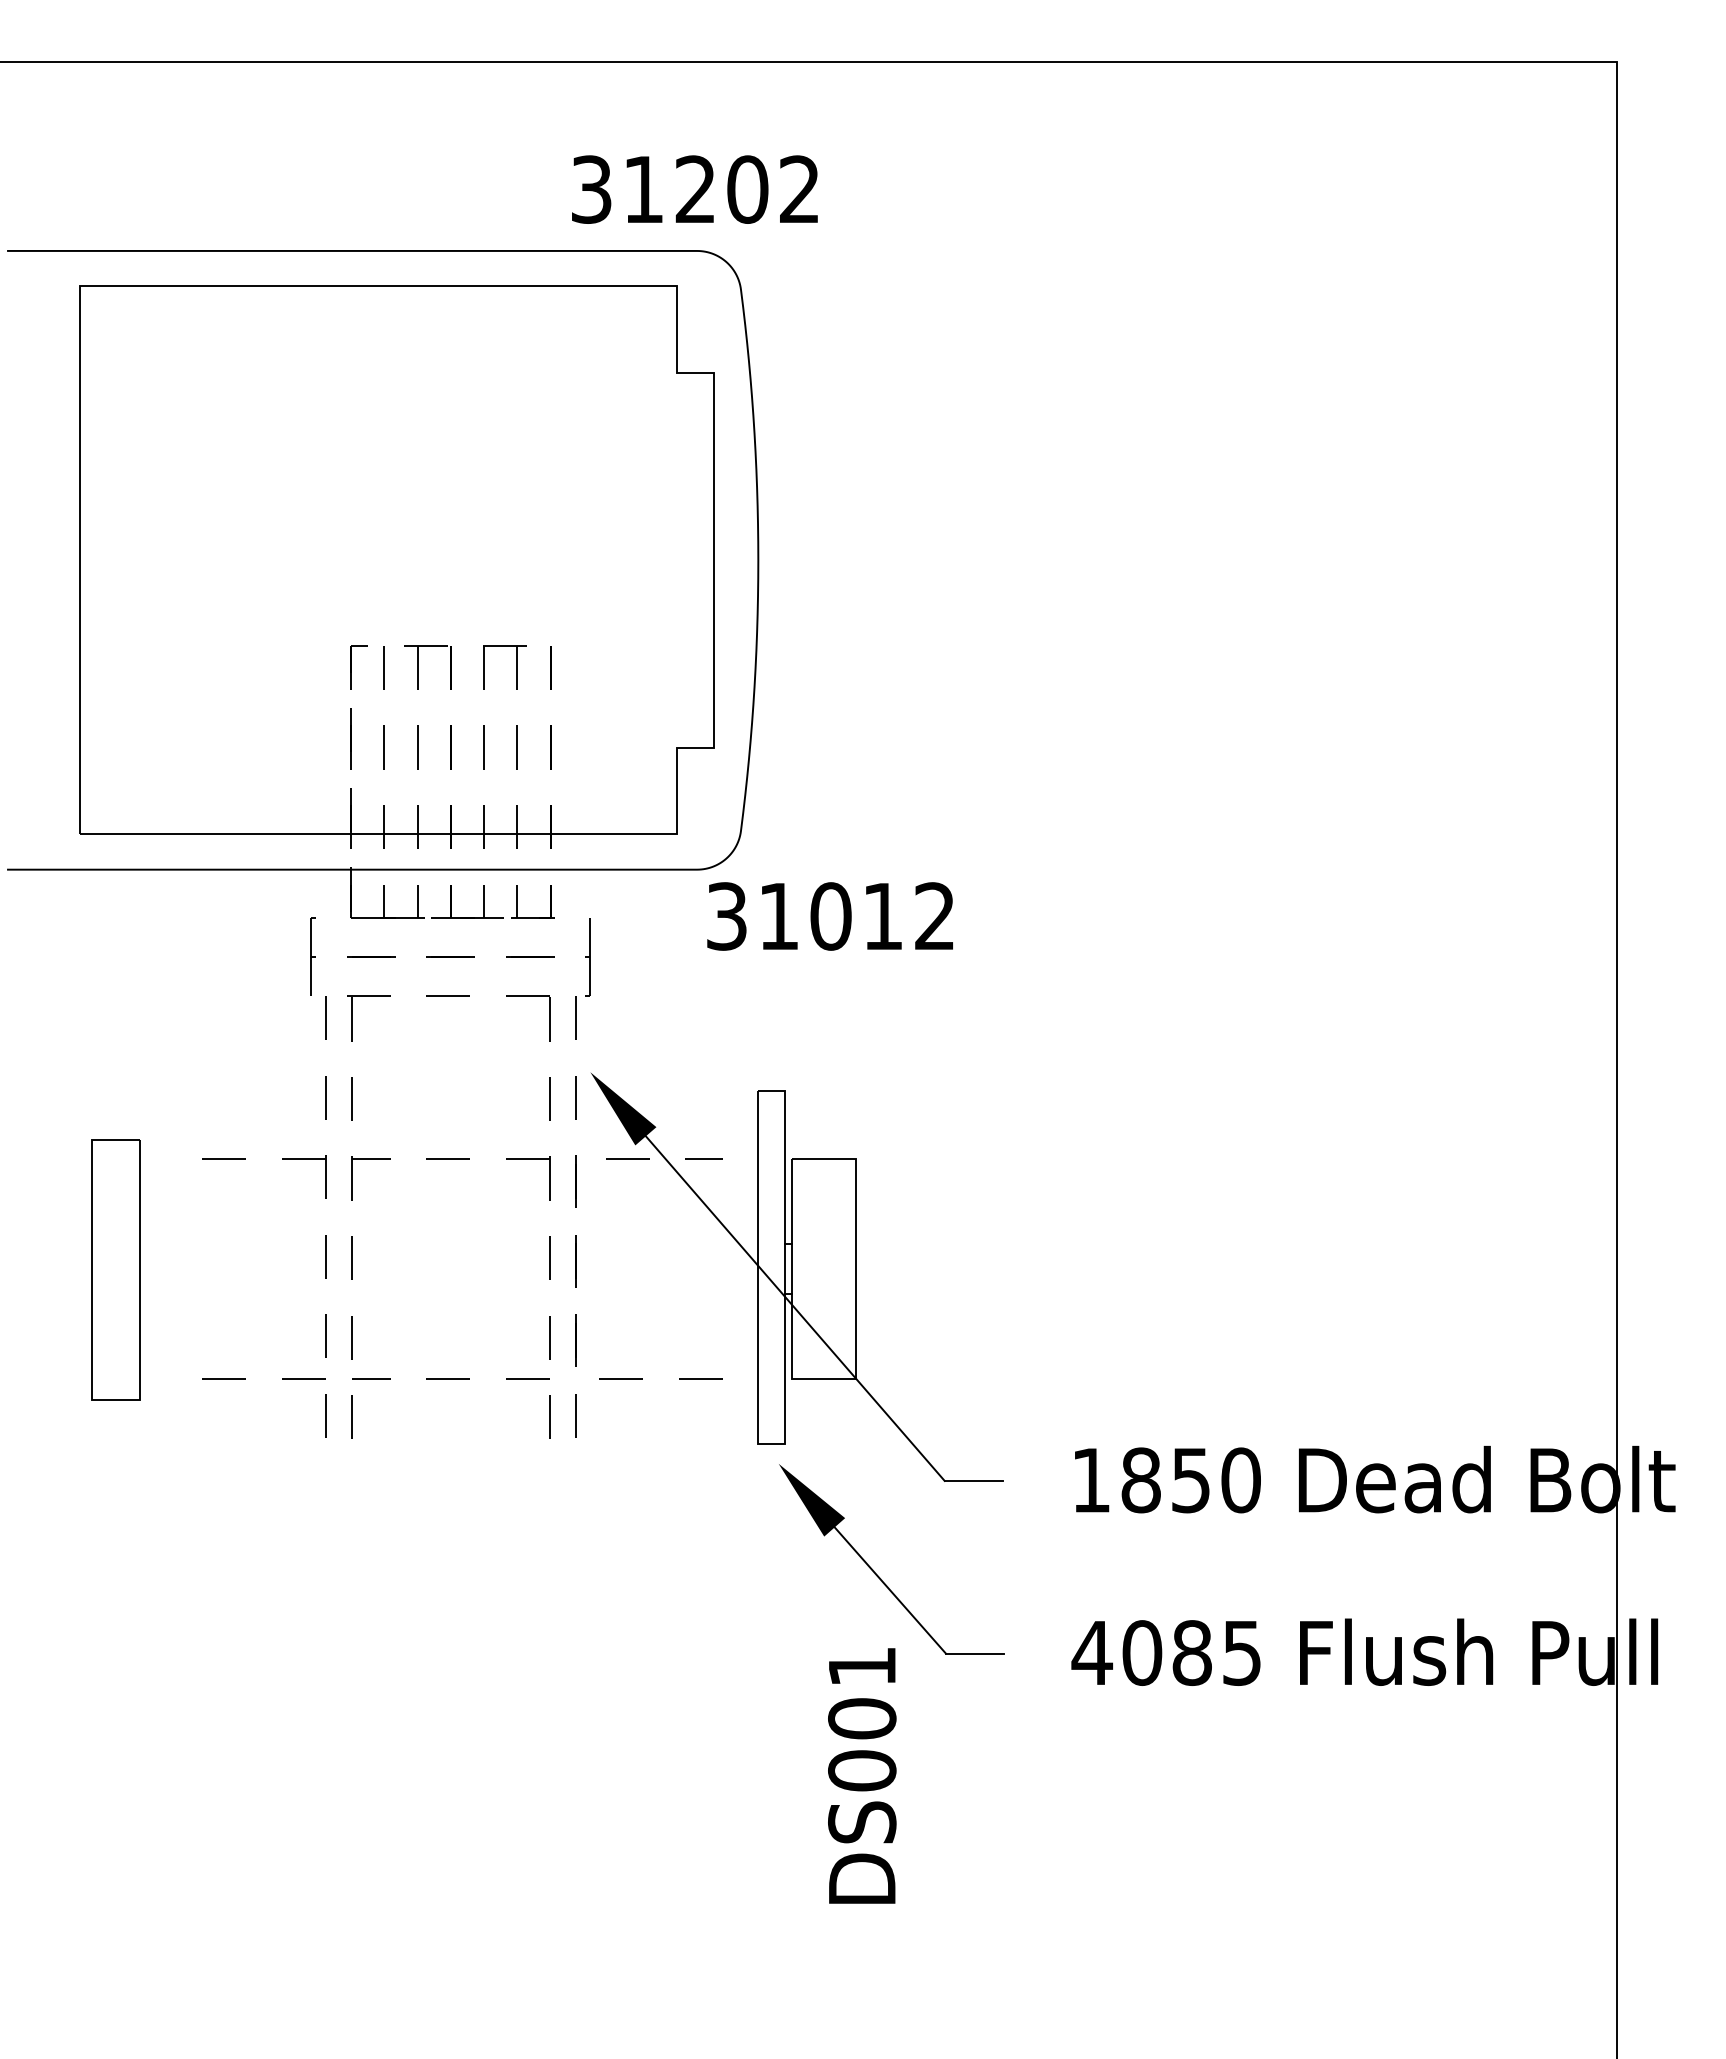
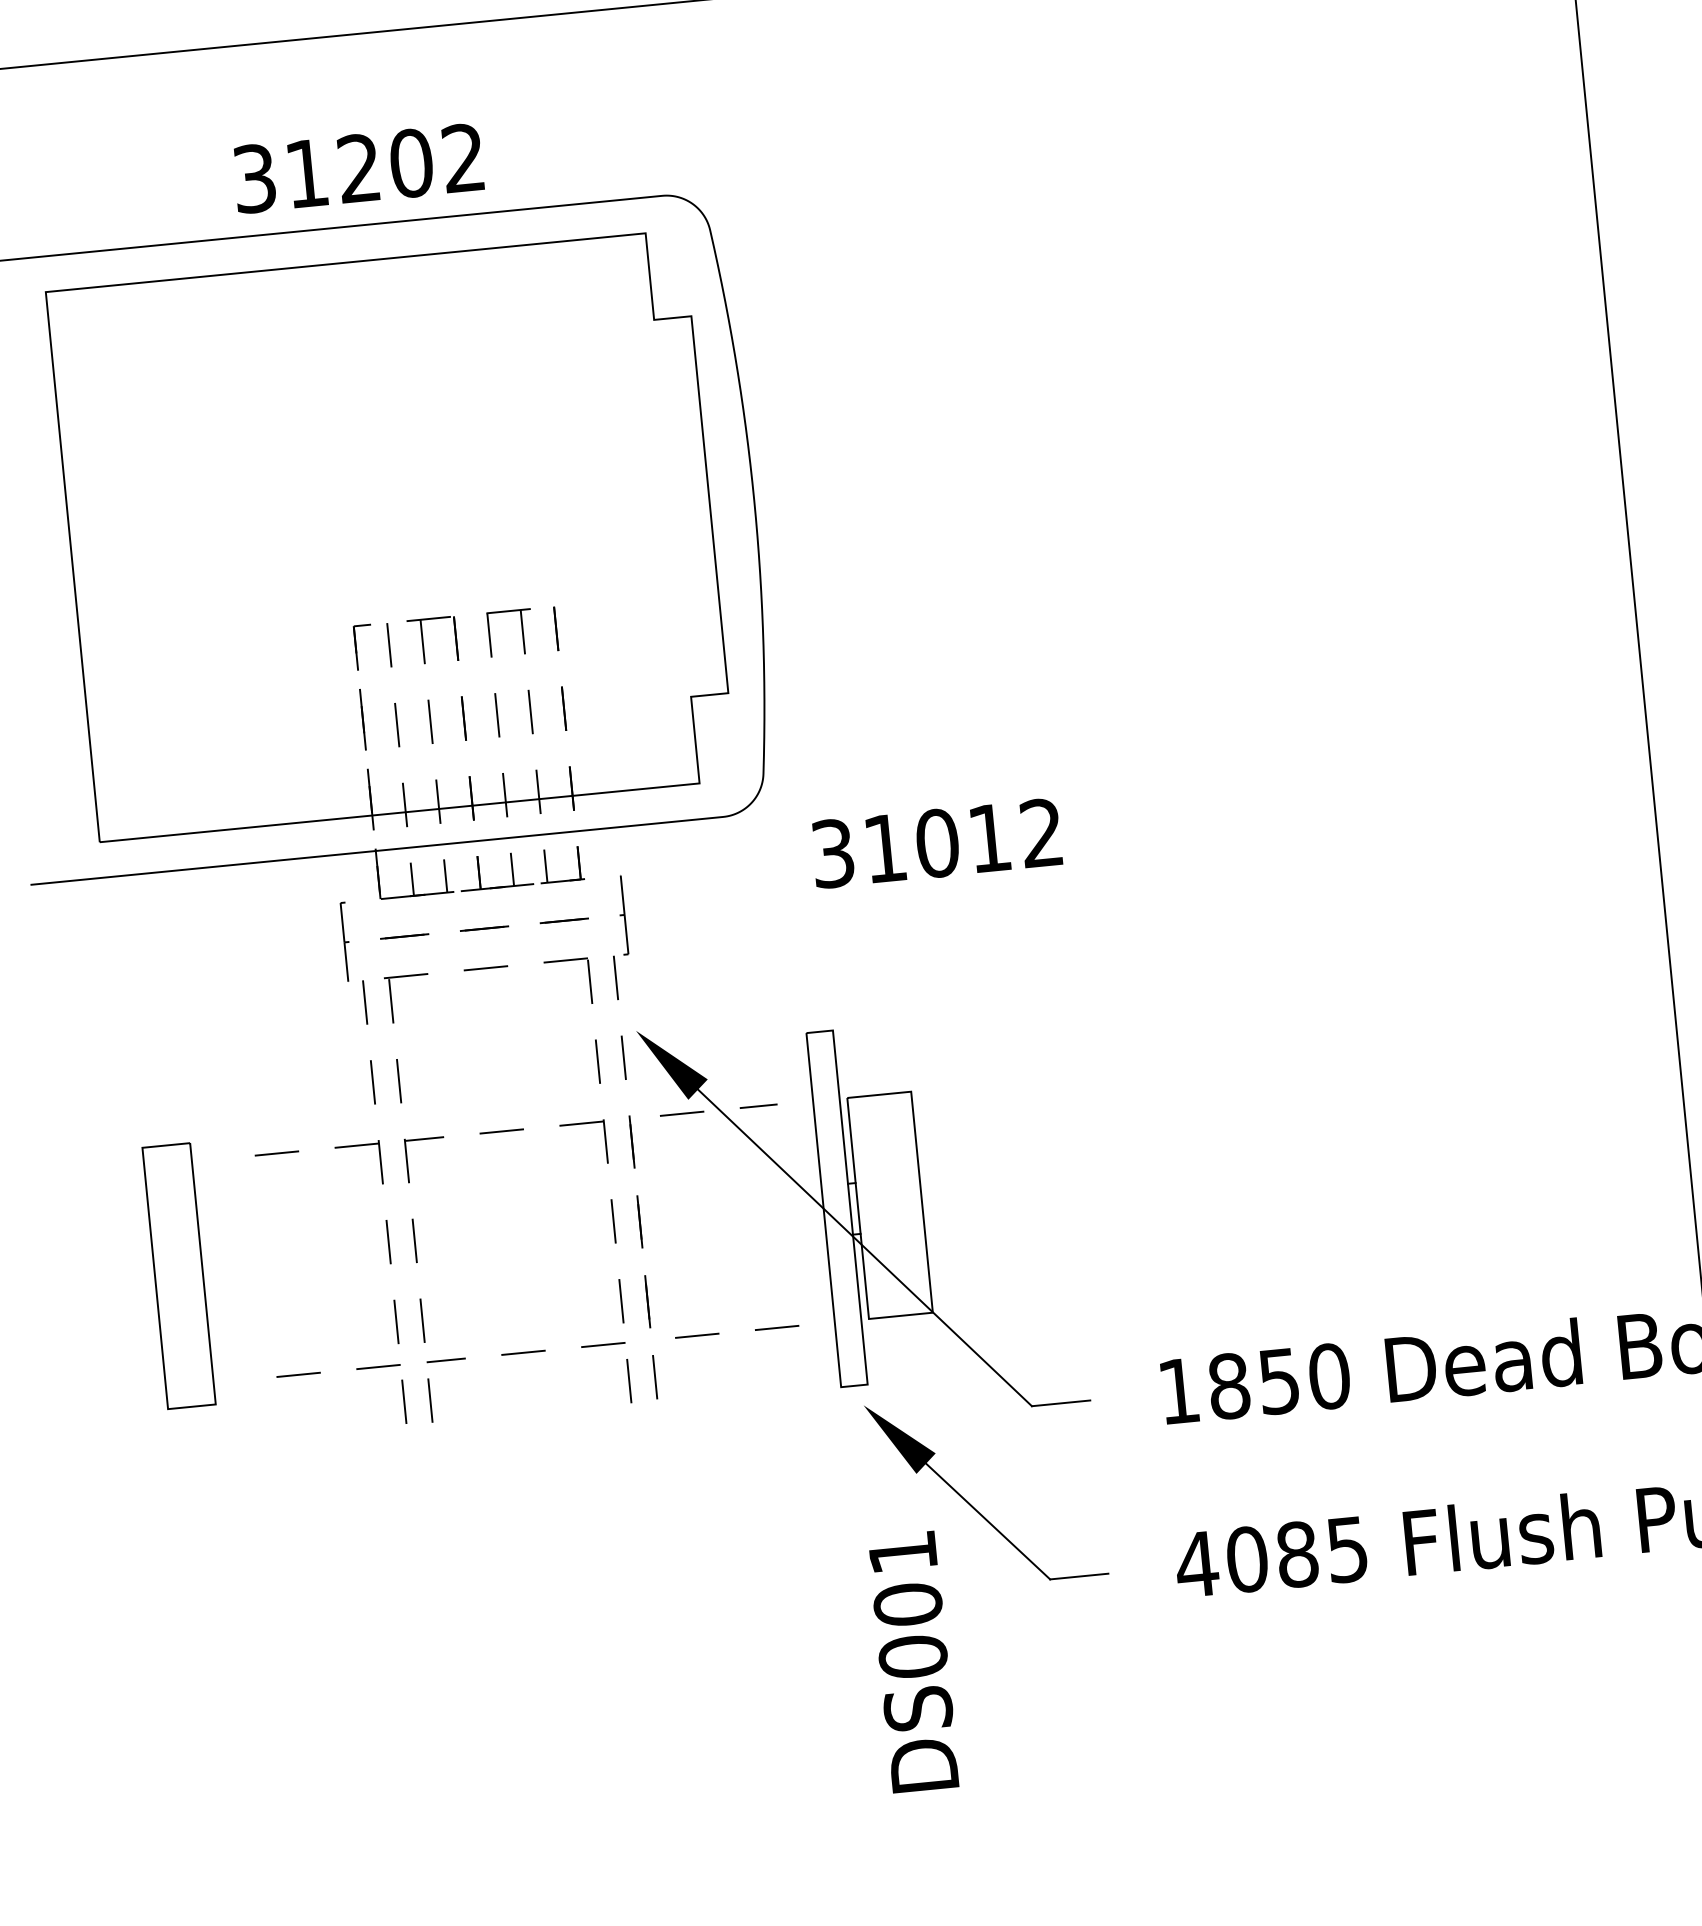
text: (694, 189) -> (358, 168), moved
text: (829, 916) -> (936, 843), moved
text: (862, 1775) -> (913, 1661), moved

